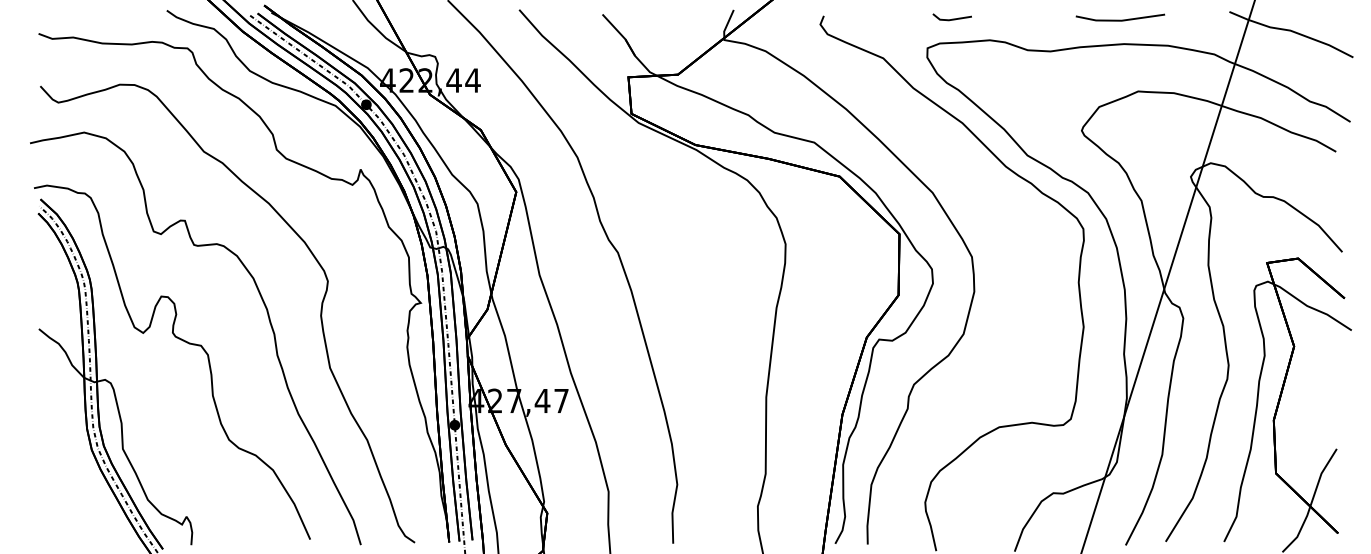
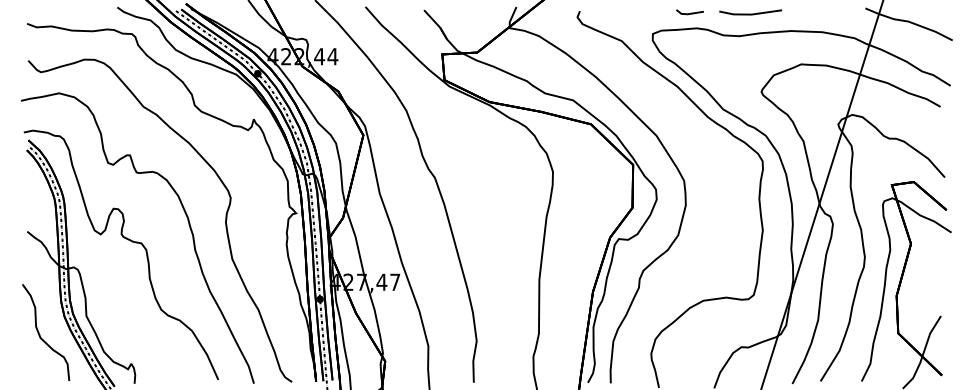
line: (952, 18) -> (690, 13), moved
line: (1120, 19) -> (750, 13), moved
curve: (57, 476) -> (40, 335), added

